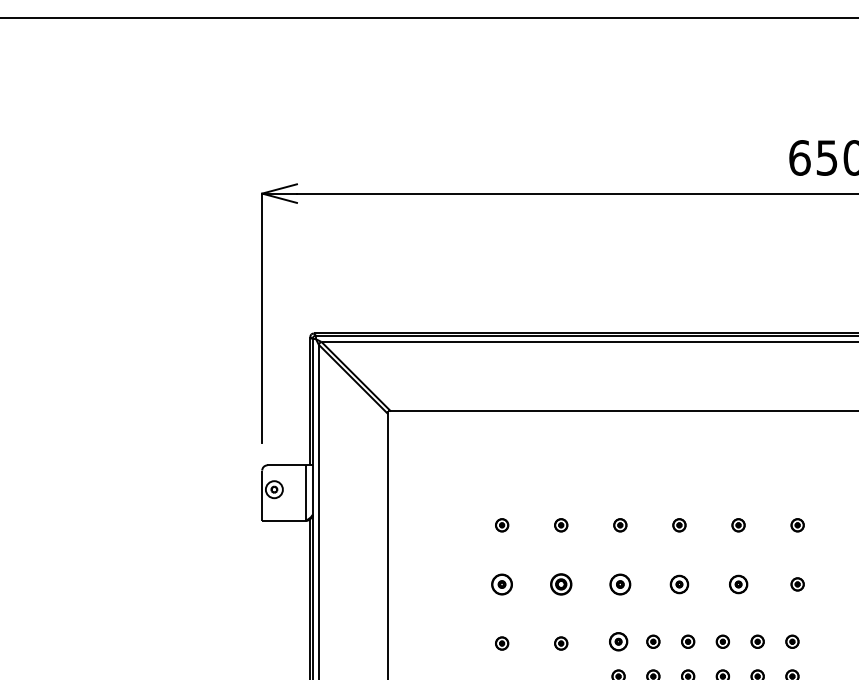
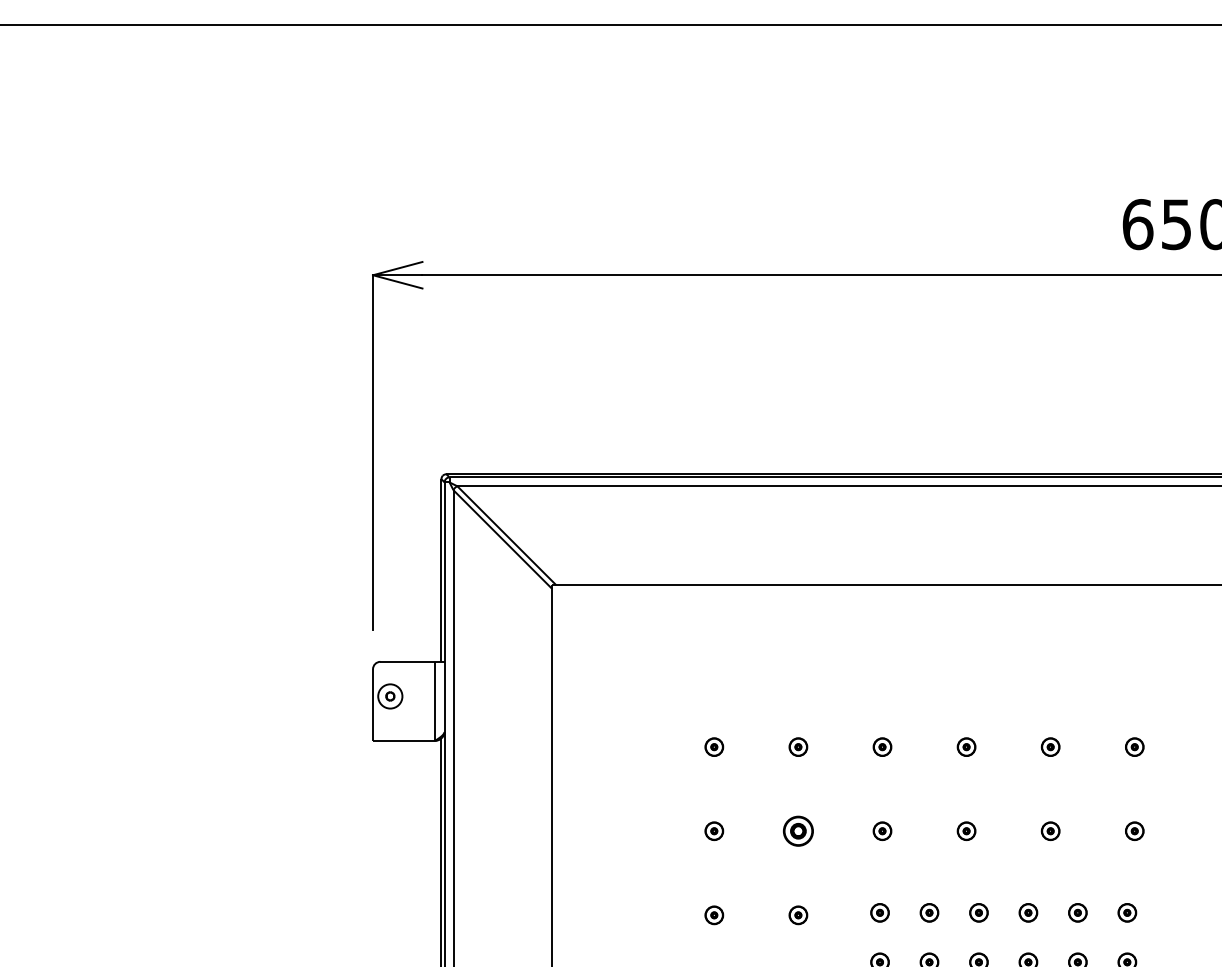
part: (502, 583) -> (714, 830), size x0.62
part: (620, 583) -> (882, 830), size x0.62
part: (679, 583) -> (966, 830), size x0.71
part: (738, 583) -> (1050, 830), size x0.71
part: (618, 641) -> (879, 912), size x0.71

